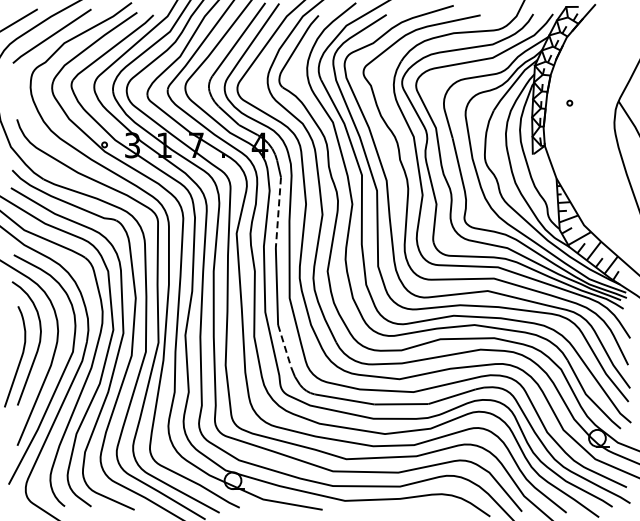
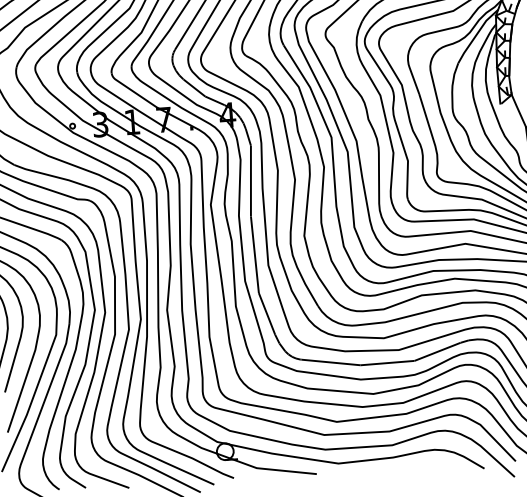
line: (278, 213) -> (251, 181), dashed -> solid
line: (284, 346) -> (266, 314), dashed -> solid

